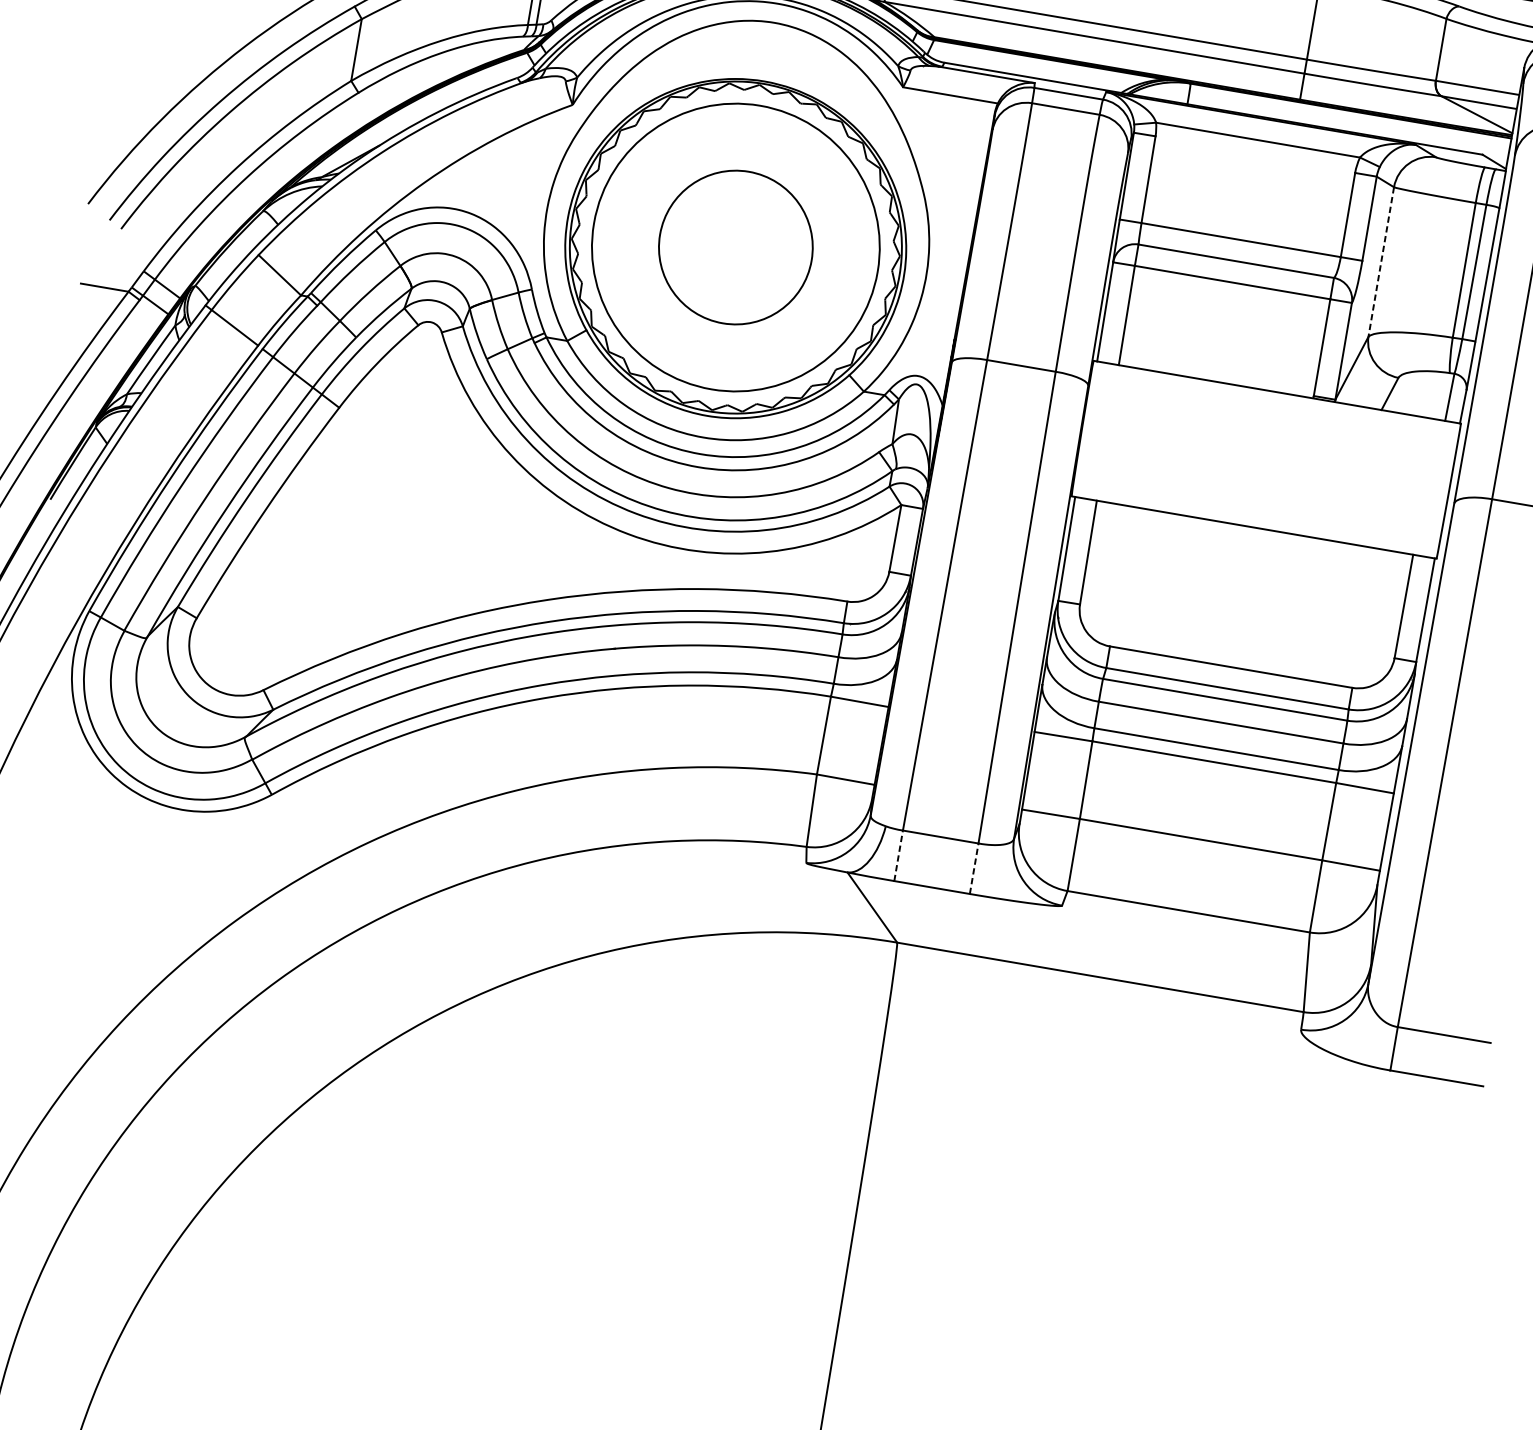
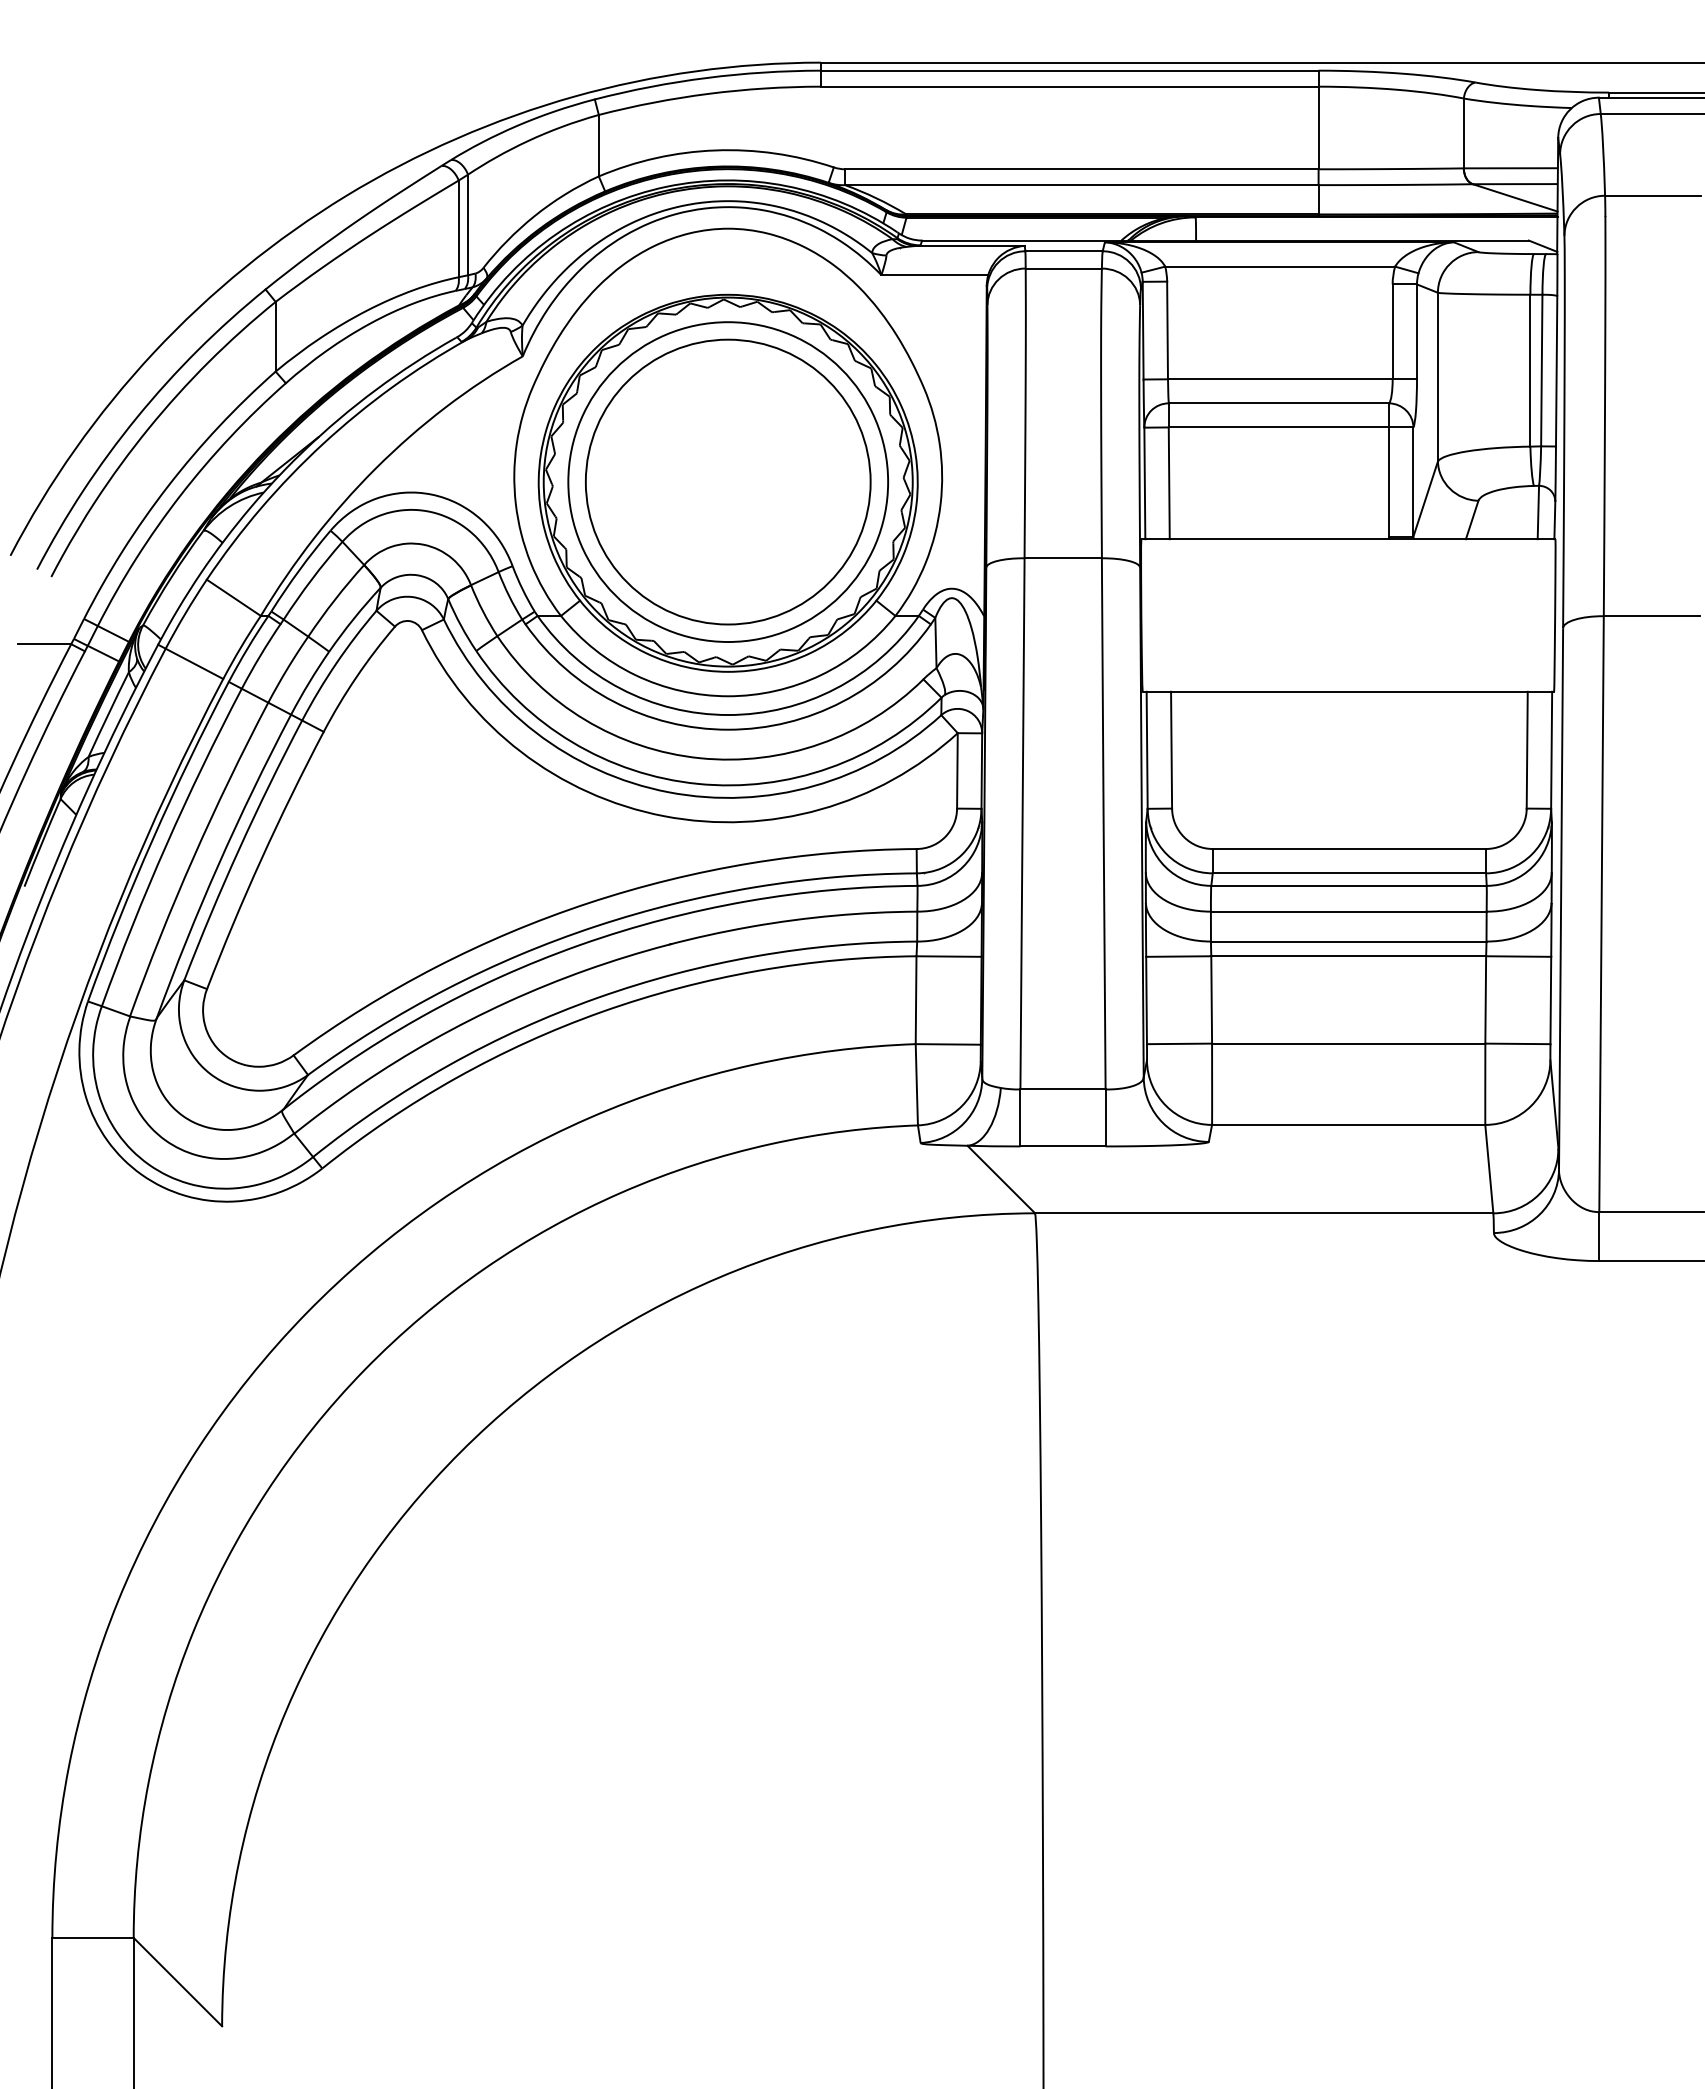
circle: (735, 246) -> (727, 481), size x1.67
line: (1380, 262) -> (1437, 377), dashed -> solid
line: (898, 855) -> (1020, 1117), dashed -> solid
line: (974, 868) -> (1105, 1117), dashed -> solid

